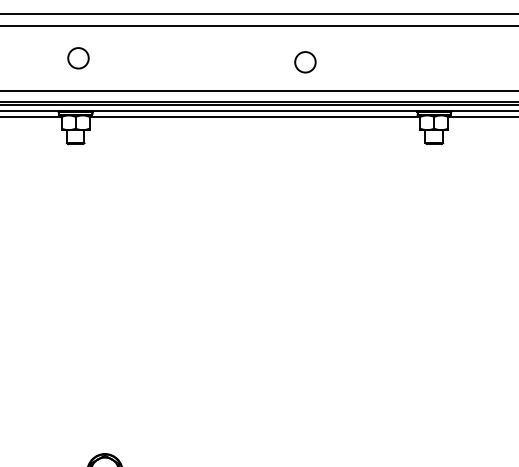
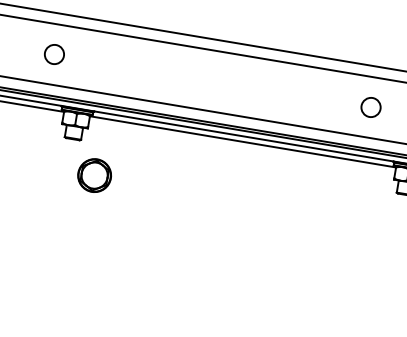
circle: (78, 58) -> (54, 54), moved
circle: (305, 62) -> (371, 107), moved
part: (104, 178) -> (94, 175), added

